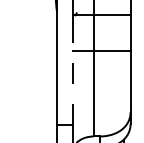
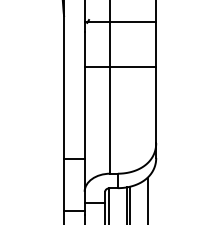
line: (73, 73) -> (84, 95), dashed -> solid

